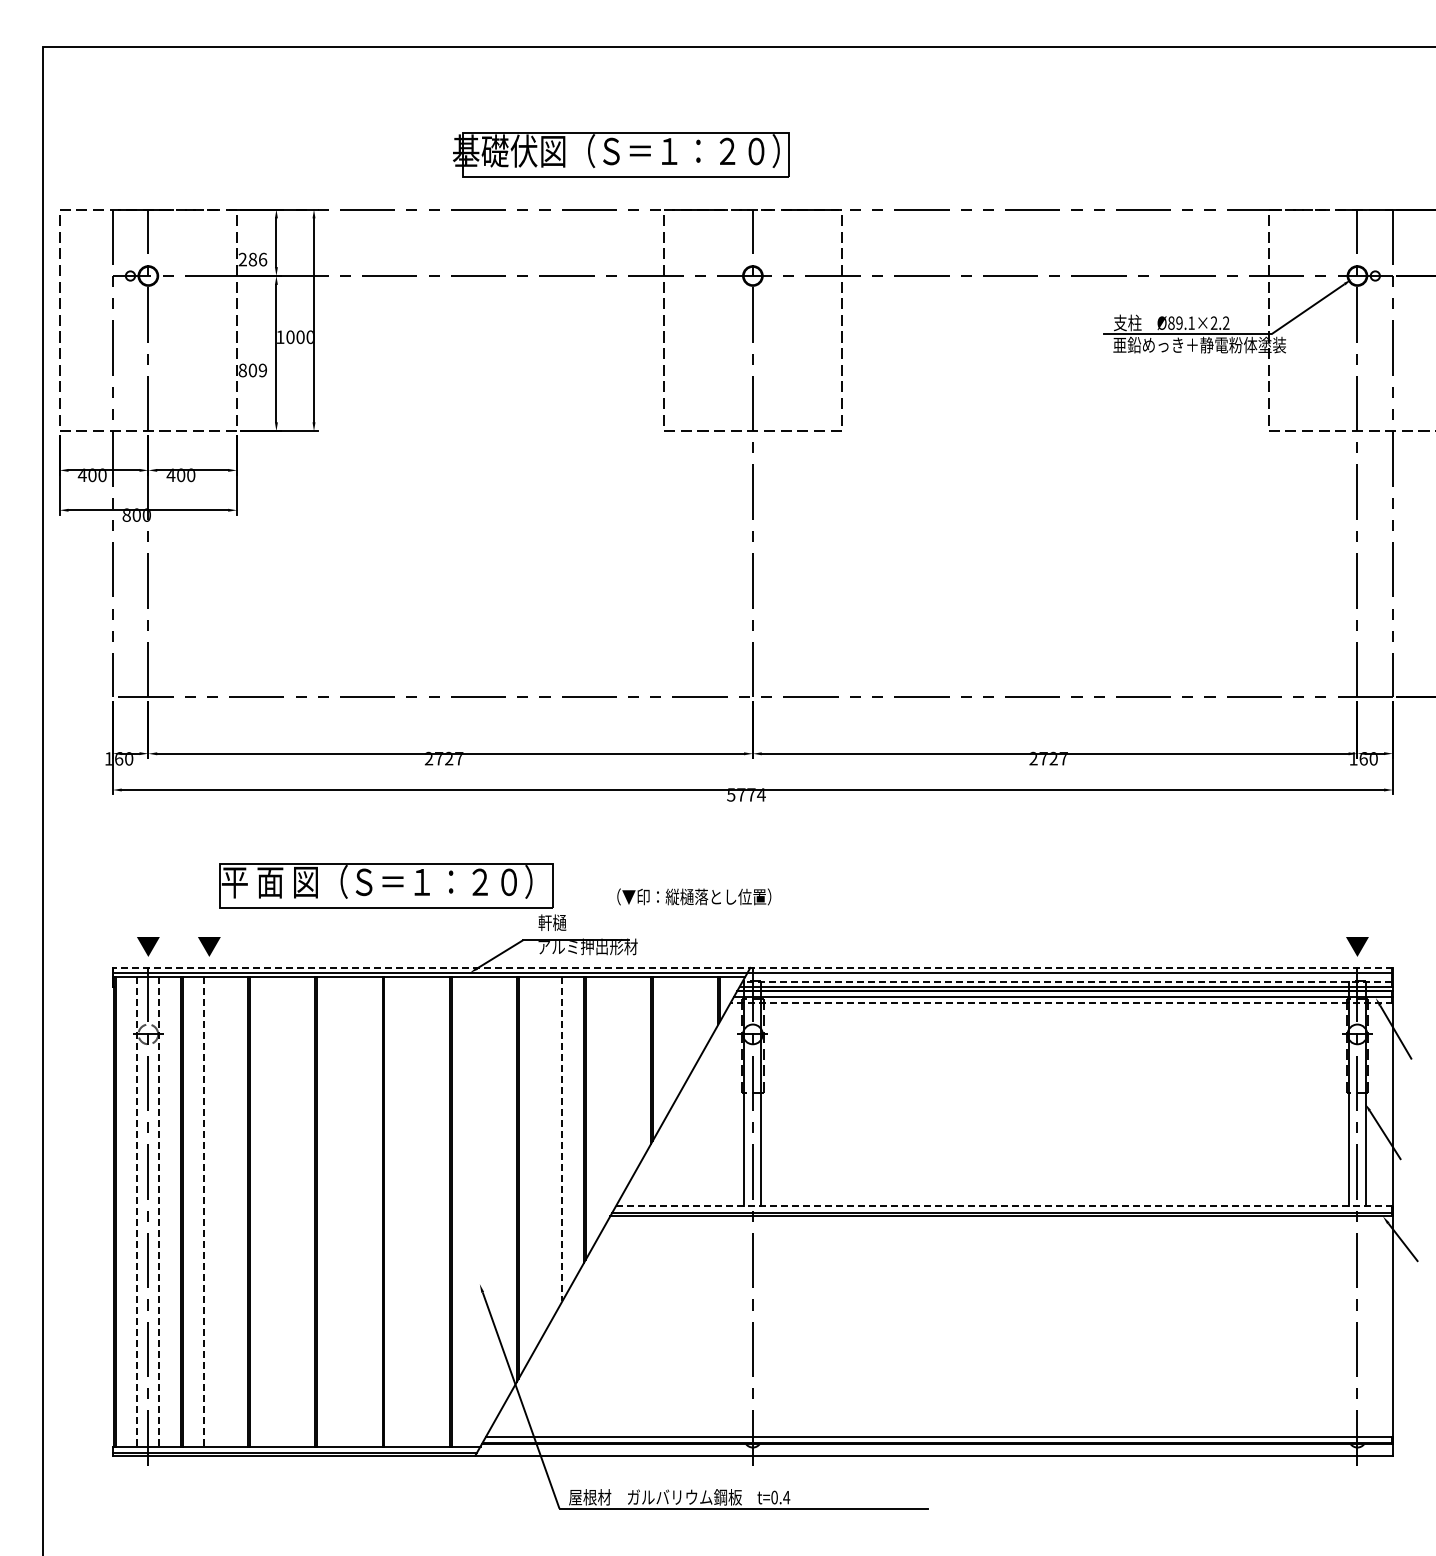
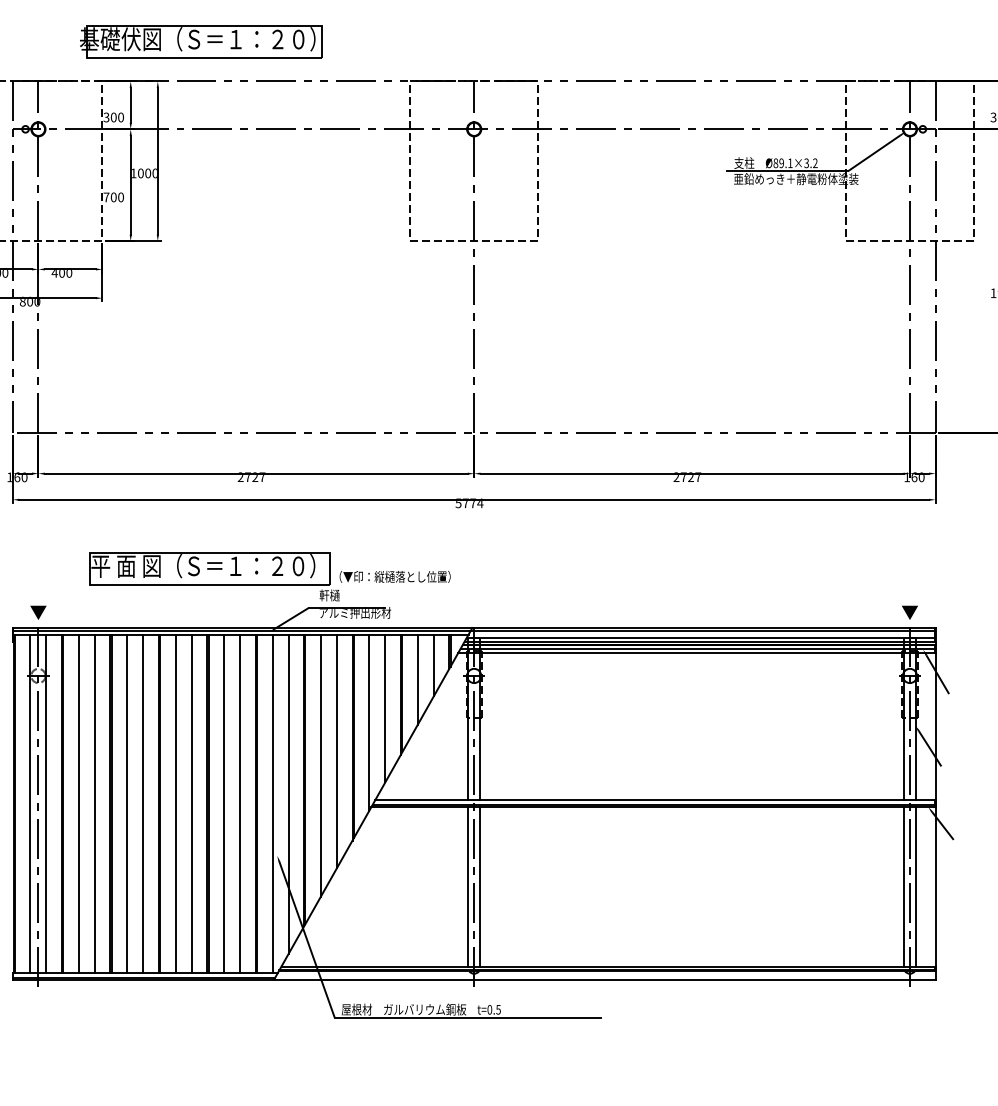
part: (621, 154) -> (201, 41), moved
text: (252, 259) -> (113, 117), 286 -> 300
text: (1213, 323) -> (806, 163), Ø89.1×2.2 -> Ø89.1×3.2
text: (252, 370) -> (113, 197), 809 -> 700
text: (694, 896) -> (395, 576), moved
part: (209, 946) -> (82, 612), removed
line: (752, 967) -> (473, 627), dashed -> solid
line: (1066, 982) -> (700, 638), dashed -> solid
line: (1061, 1003) -> (696, 653), dashed -> solid
line: (696, 1019) -> (433, 665), added
line: (674, 1039) -> (417, 679), added
line: (629, 1079) -> (385, 708), added
line: (607, 1098) -> (369, 722), added
line: (562, 1139) -> (336, 751), dashed -> solid
line: (540, 1158) -> (321, 765), added
line: (495, 1198) -> (288, 794), added
line: (1003, 1206) -> (654, 800), dashed -> solid
line: (137, 1211) -> (30, 803), dashed -> solid
line: (159, 1211) -> (46, 803), dashed -> solid
line: (204, 1211) -> (78, 803), dashed -> solid
line: (226, 1211) -> (94, 803), added
line: (271, 1211) -> (127, 803), added
line: (293, 1211) -> (143, 803), added
line: (338, 1211) -> (175, 803), added
line: (360, 1211) -> (191, 803), added
line: (405, 1211) -> (223, 803), added
line: (428, 1211) -> (240, 803), added
line: (473, 1211) -> (272, 803), added
line: (744, 1326) -> (468, 886), added
line: (761, 1326) -> (480, 886), added
line: (1348, 1326) -> (903, 886), added
line: (1365, 1326) -> (915, 886), added
text: (786, 1497) -> (498, 1009), t=0.4 -> t=0.5

